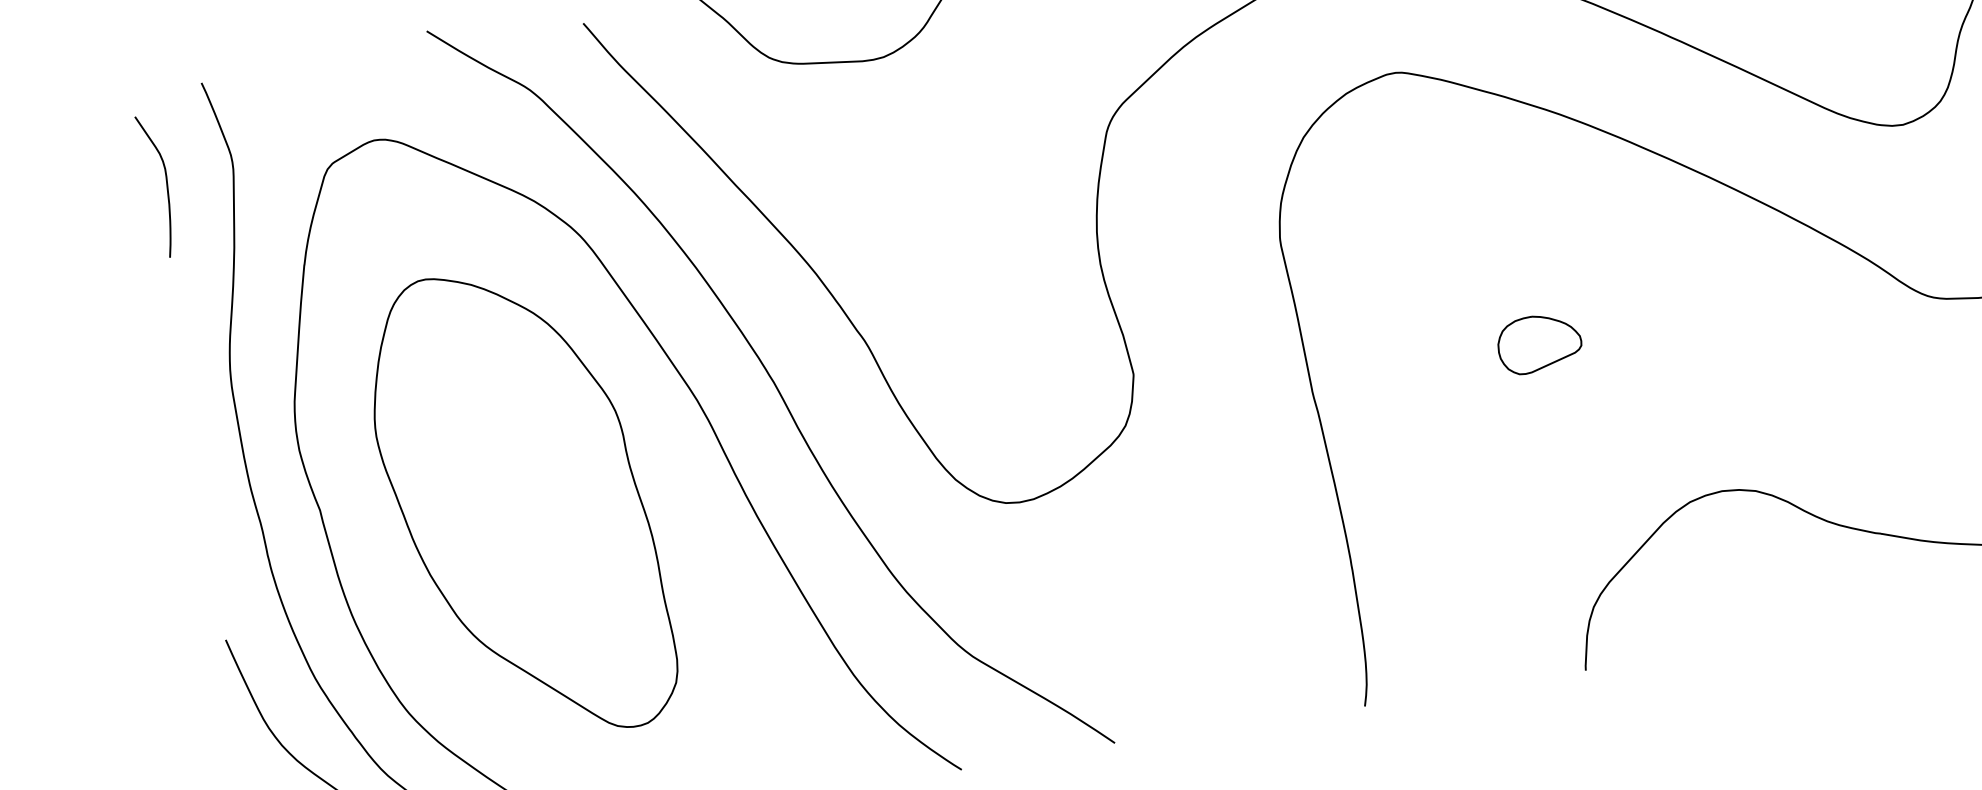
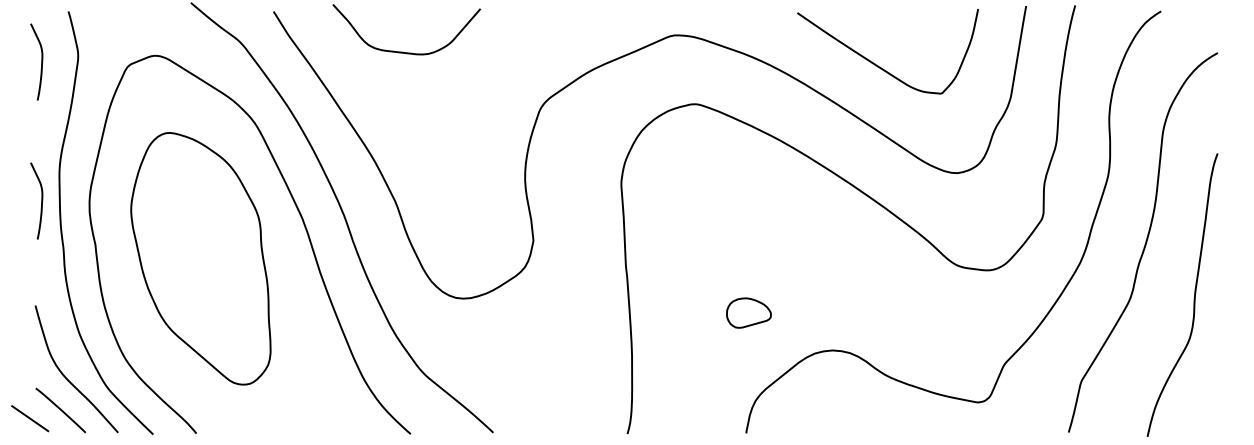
part: (1538, 342) -> (748, 312), moved
curve: (206, 442) -> (41, 200), added

